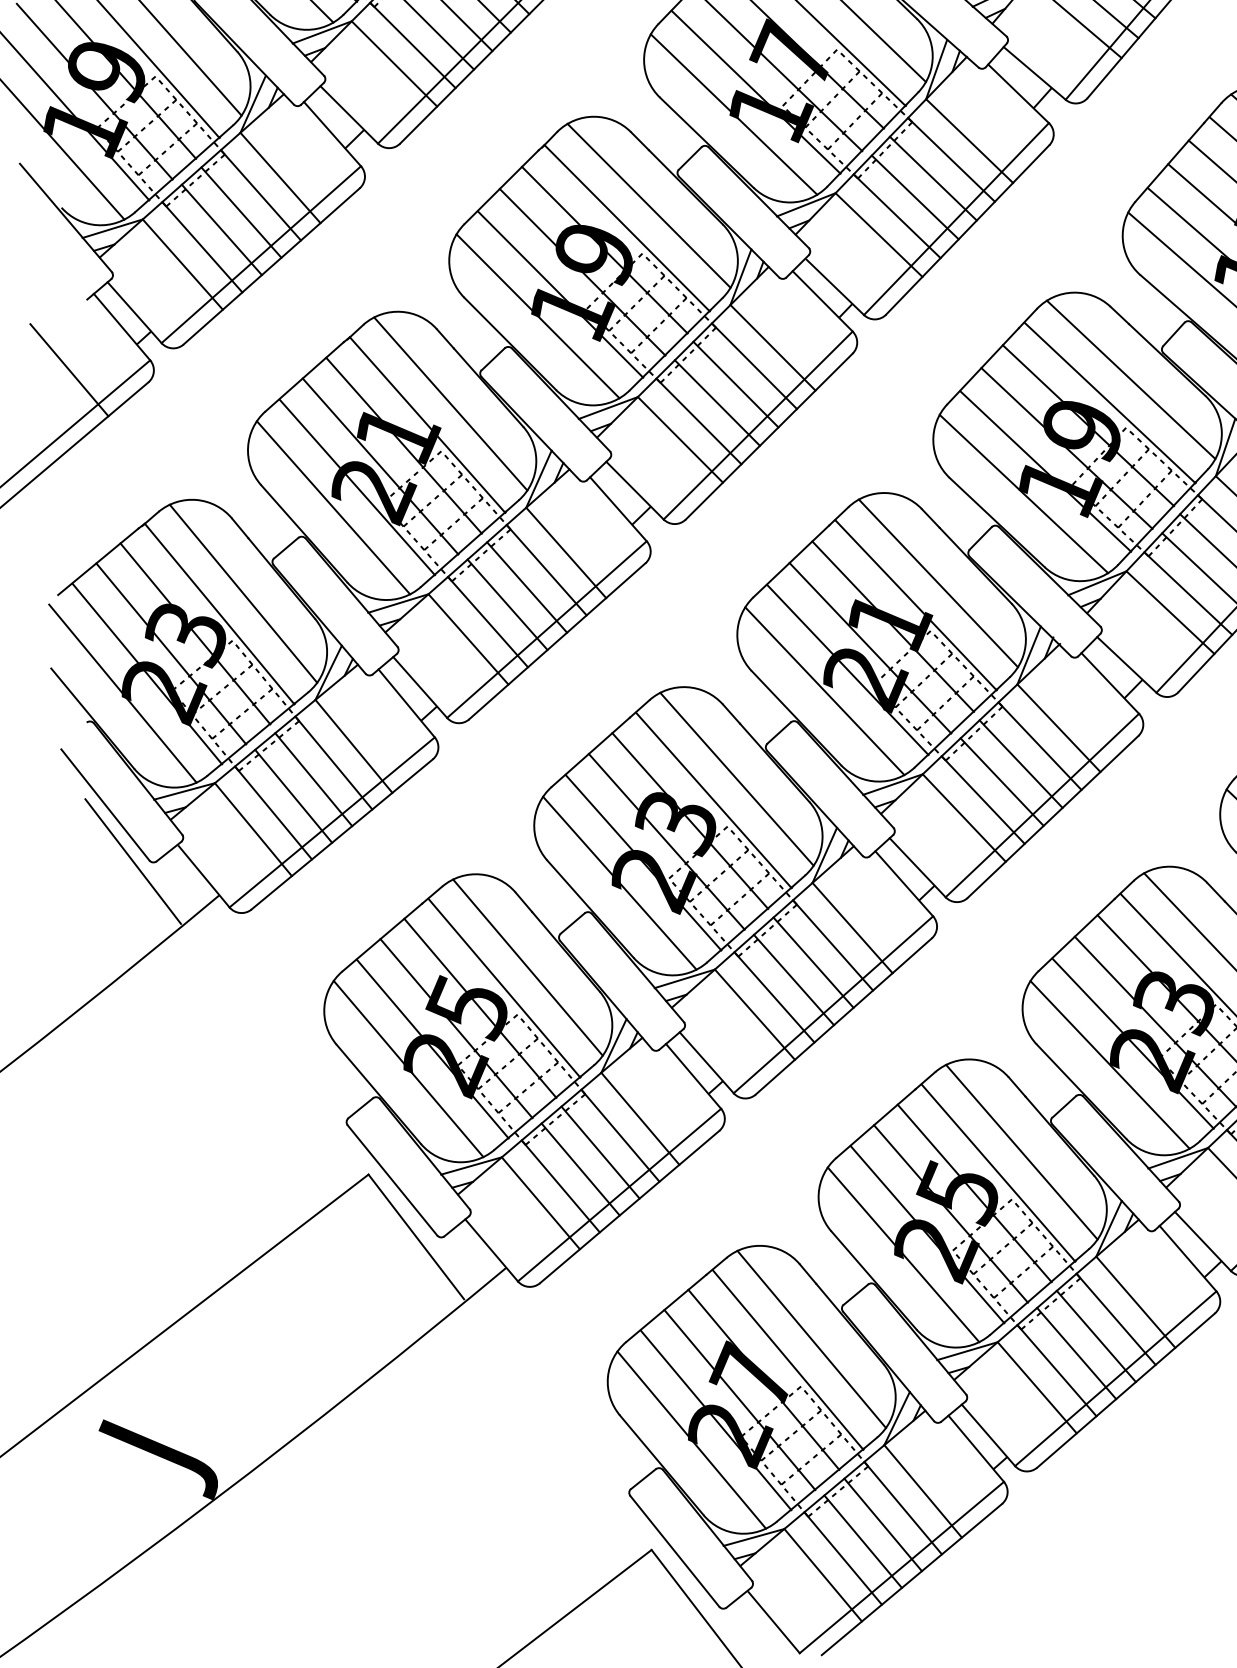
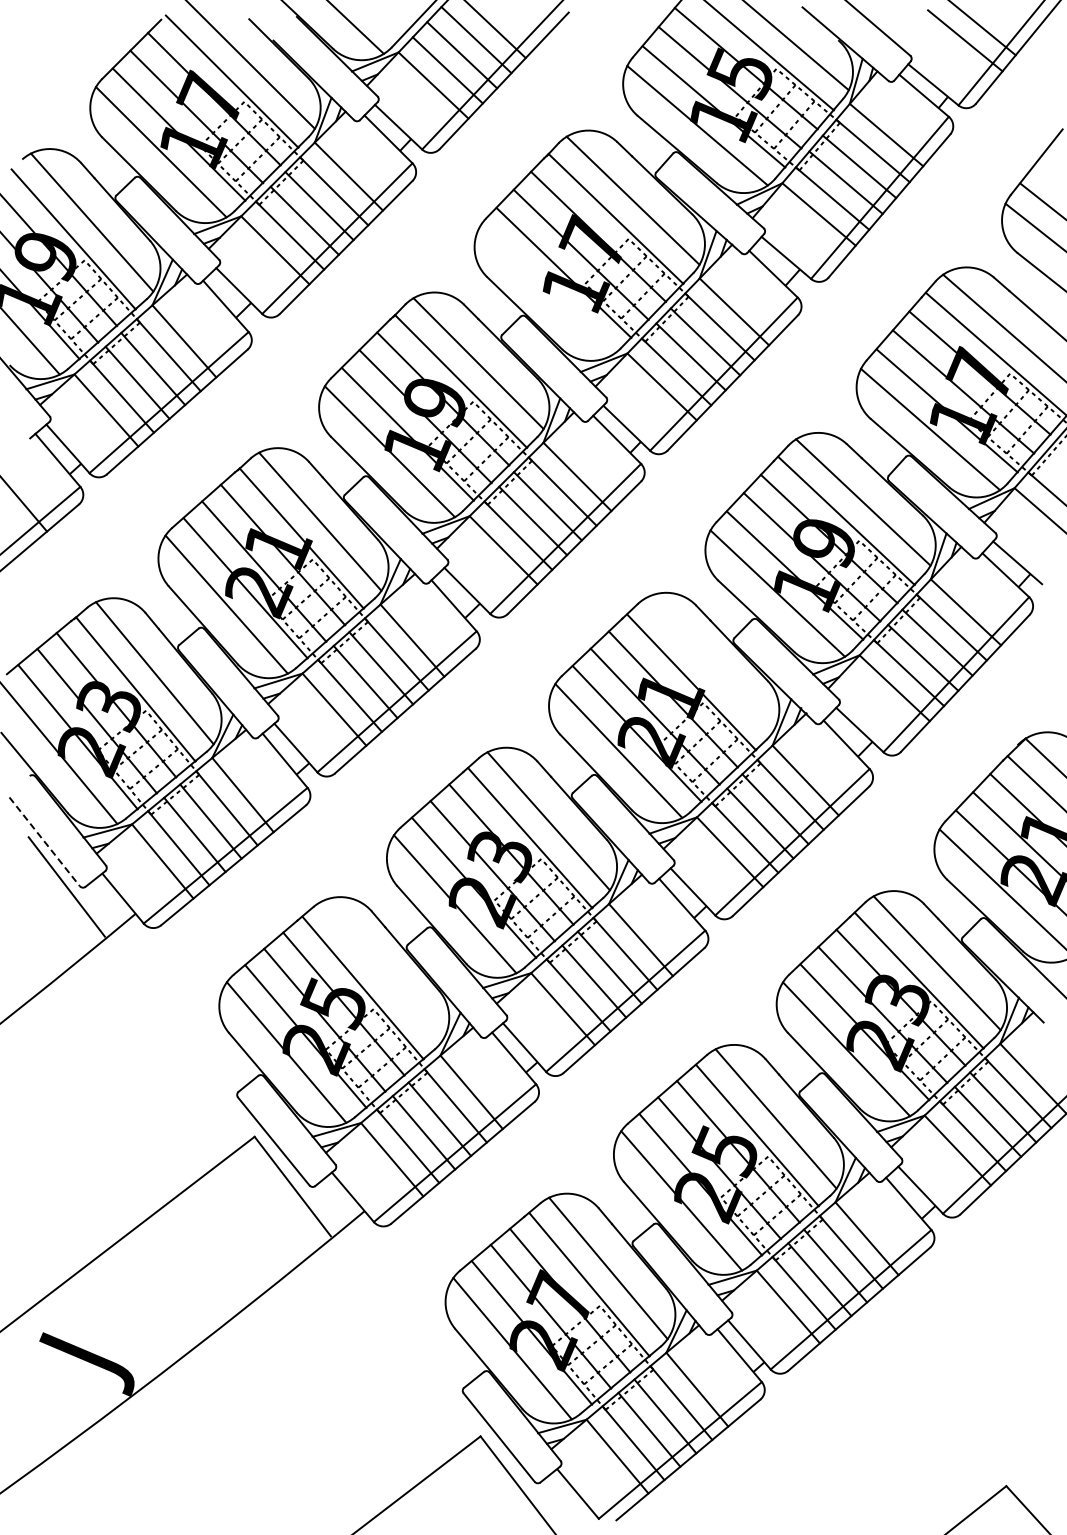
line: (734, 114) -> (546, 290), removed
line: (938, 582) -> (709, 664), removed
line: (105, 804) -> (44, 841), solid -> dashed
line: (527, 967) -> (381, 971), removed

